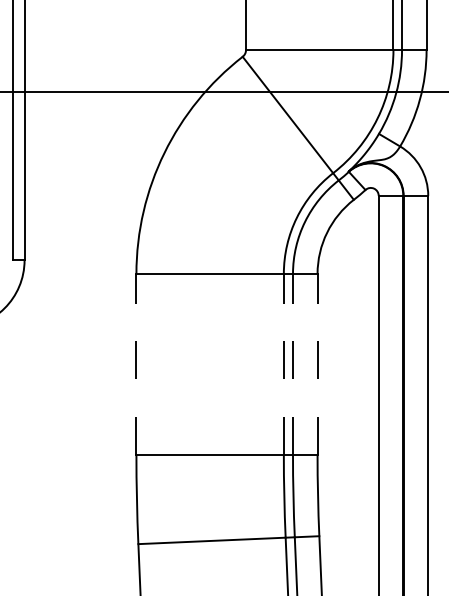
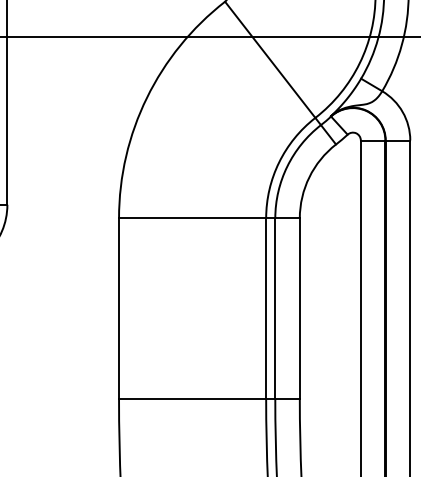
line: (136, 363) -> (119, 307), dashed -> solid
line: (283, 363) -> (265, 307), dashed -> solid
line: (293, 363) -> (275, 307), dashed -> solid
line: (317, 363) -> (299, 307), dashed -> solid

